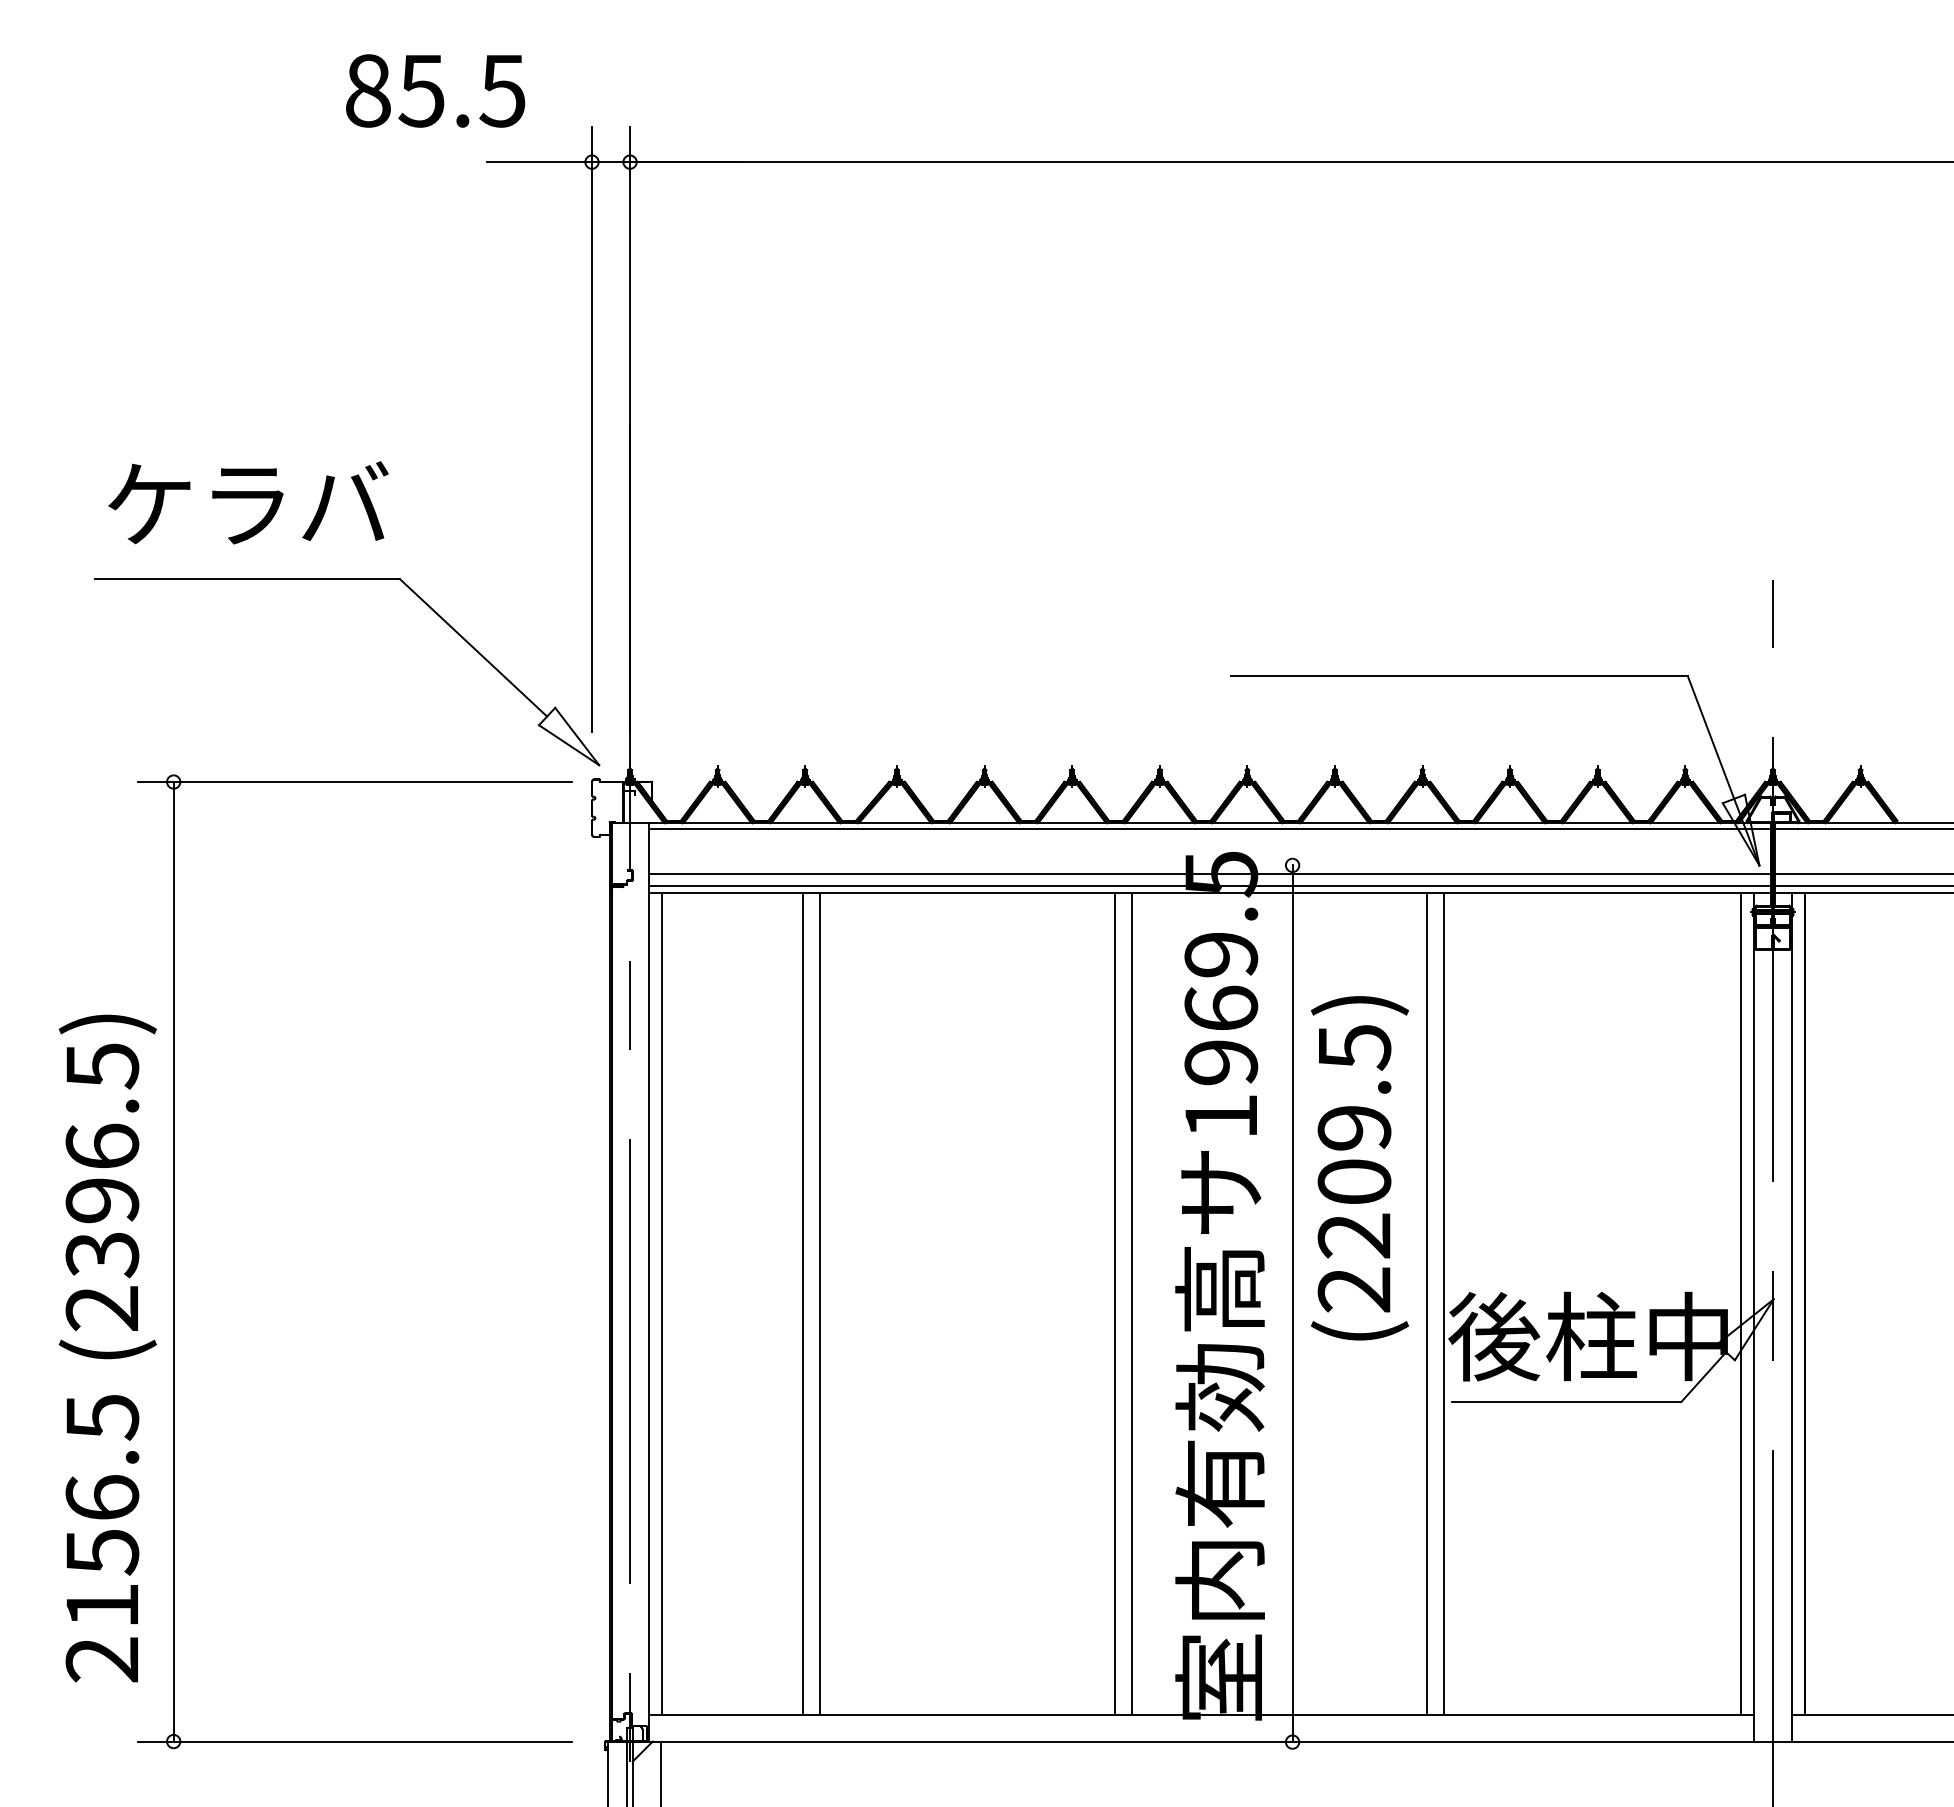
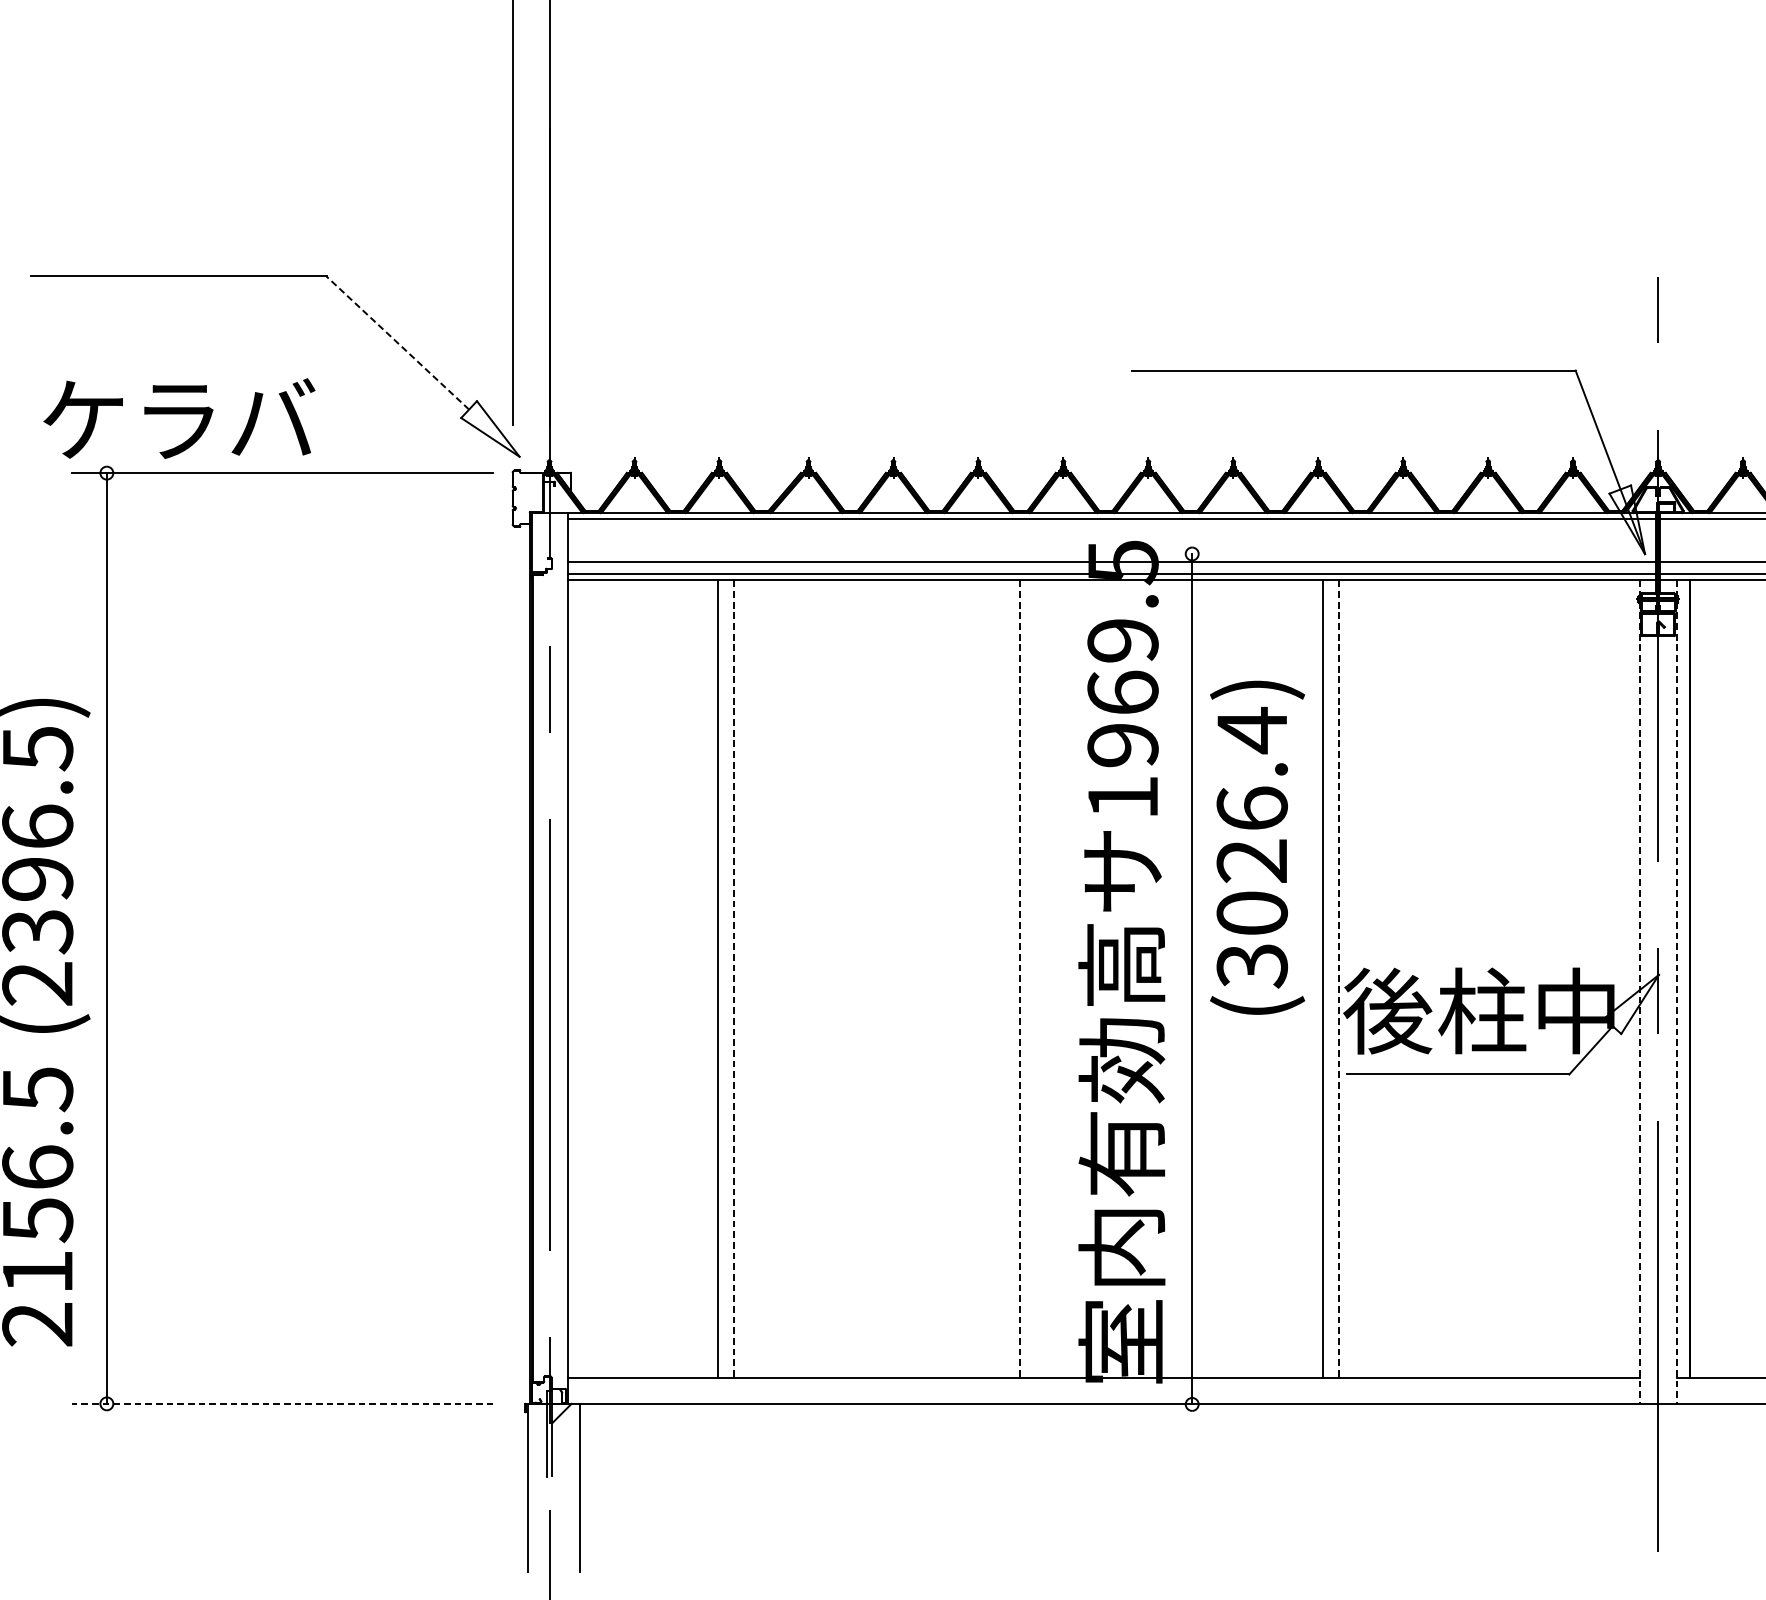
text: (248, 502) -> (179, 418), moved
line: (473, 647) -> (397, 342), solid -> dashed
text: (1354, 1168) -> (1252, 848), (2209.5) -> (3026.4)
line: (662, 1303) -> (581, 978), removed
line: (1131, 1303) -> (1035, 978), removed
line: (1740, 1303) -> (1626, 978), removed
line: (819, 1304) -> (733, 979), solid -> dashed
line: (1115, 1304) -> (1020, 979), solid -> dashed
line: (1443, 1304) -> (1338, 979), solid -> dashed
line: (1754, 1317) -> (1640, 992), solid -> dashed
line: (1791, 1317) -> (1676, 992), solid -> dashed
line: (354, 1741) -> (282, 1403), solid -> dashed

